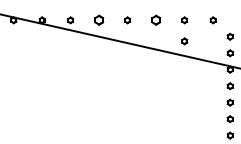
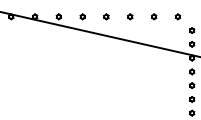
part: (98, 20) -> (82, 16), size x0.62
part: (155, 20) -> (129, 16), size x0.62
part: (184, 41) -> (153, 34), removed

